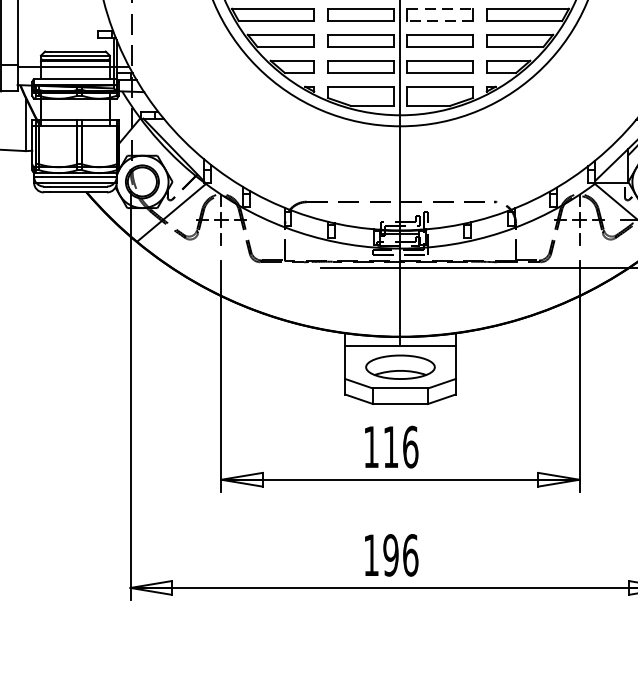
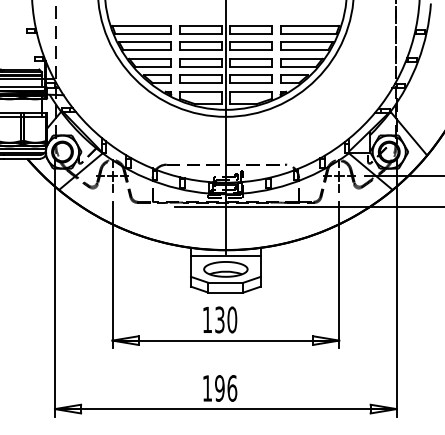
line: (440, 8) -> (251, 42), dashed -> solid
line: (440, 21) -> (251, 50), dashed -> solid
text: (401, 446) -> (226, 319), 116 -> 130

